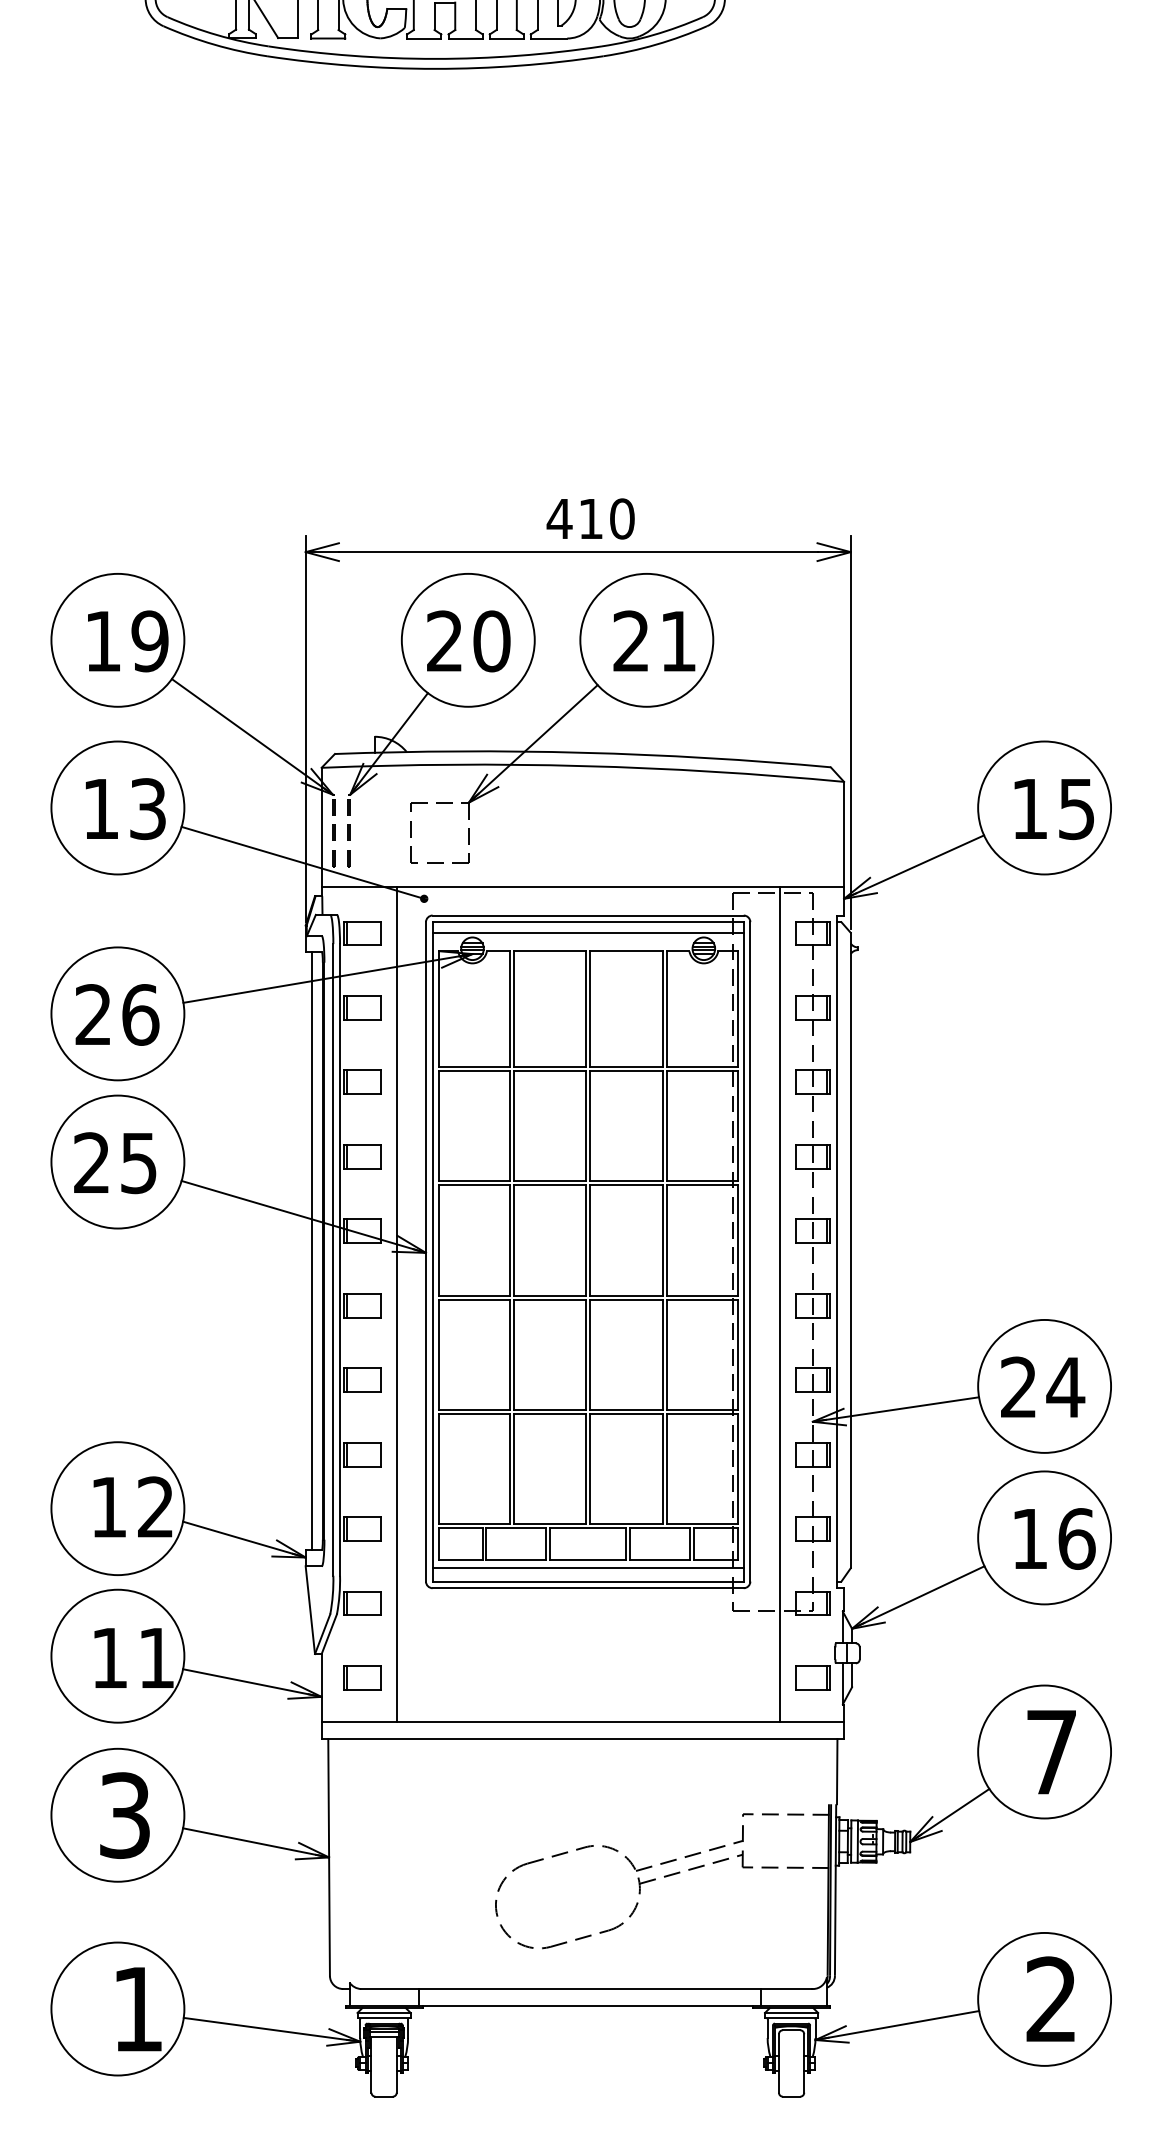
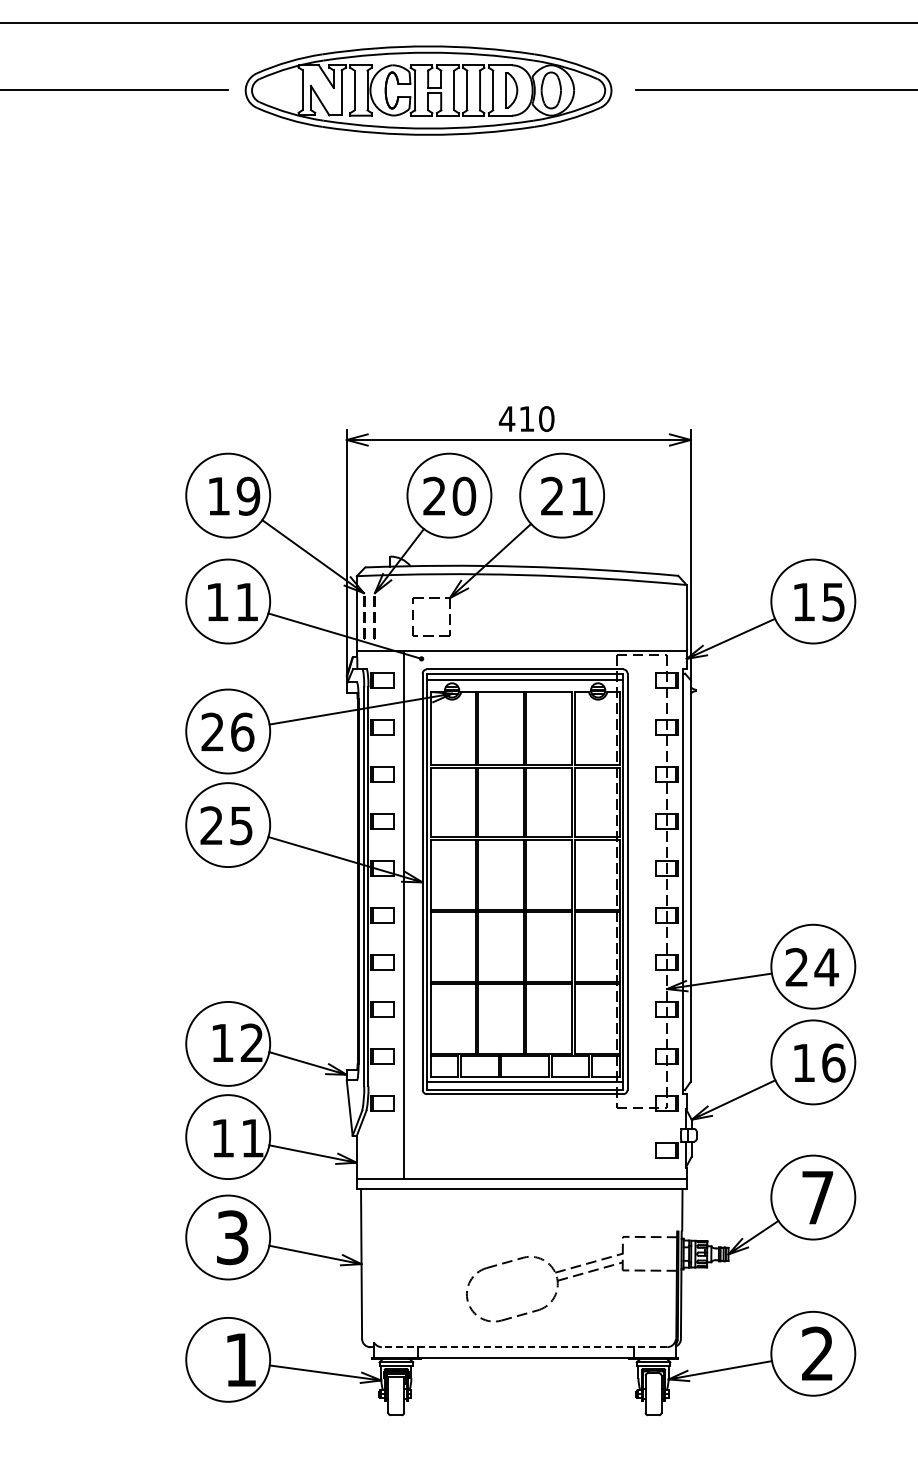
text: (148, 807) -> (247, 601), 13 -> 11
line: (311, 1251) -> (350, 881), removed
line: (780, 1303) -> (646, 914), removed
part: (362, 1677) -> (382, 1150), removed
line: (585, 1989) -> (523, 1347), solid -> dashed

